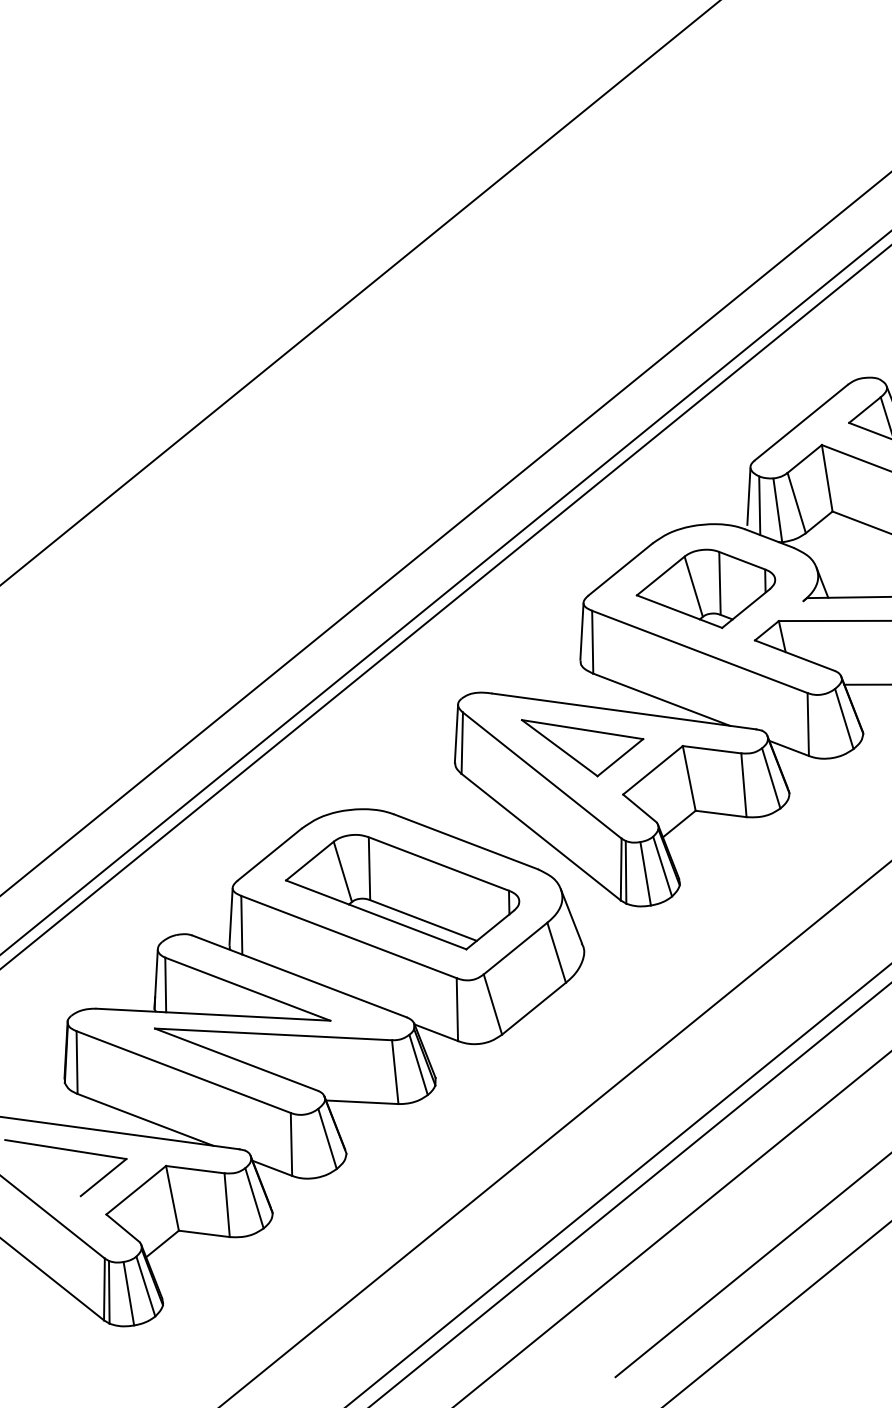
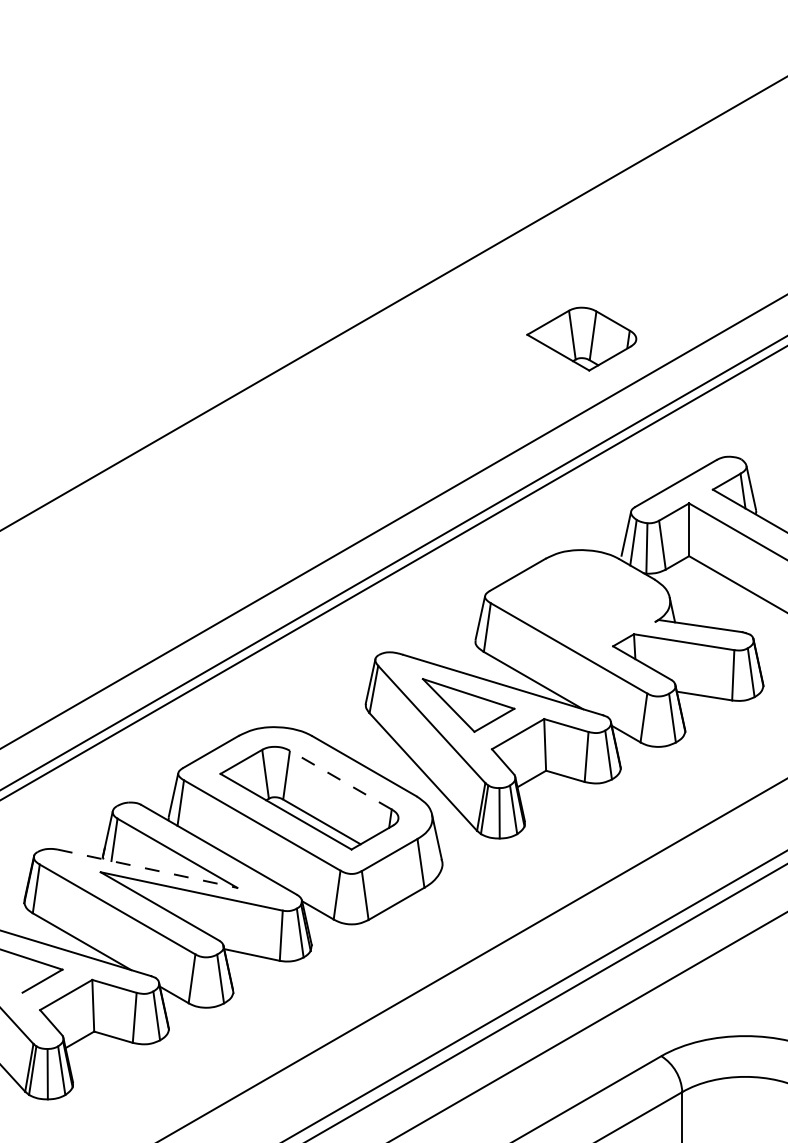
part: (705, 589) -> (581, 338), moved
line: (438, 864) -> (340, 780), solid -> dashed
line: (213, 1014) -> (147, 868), solid -> dashed

